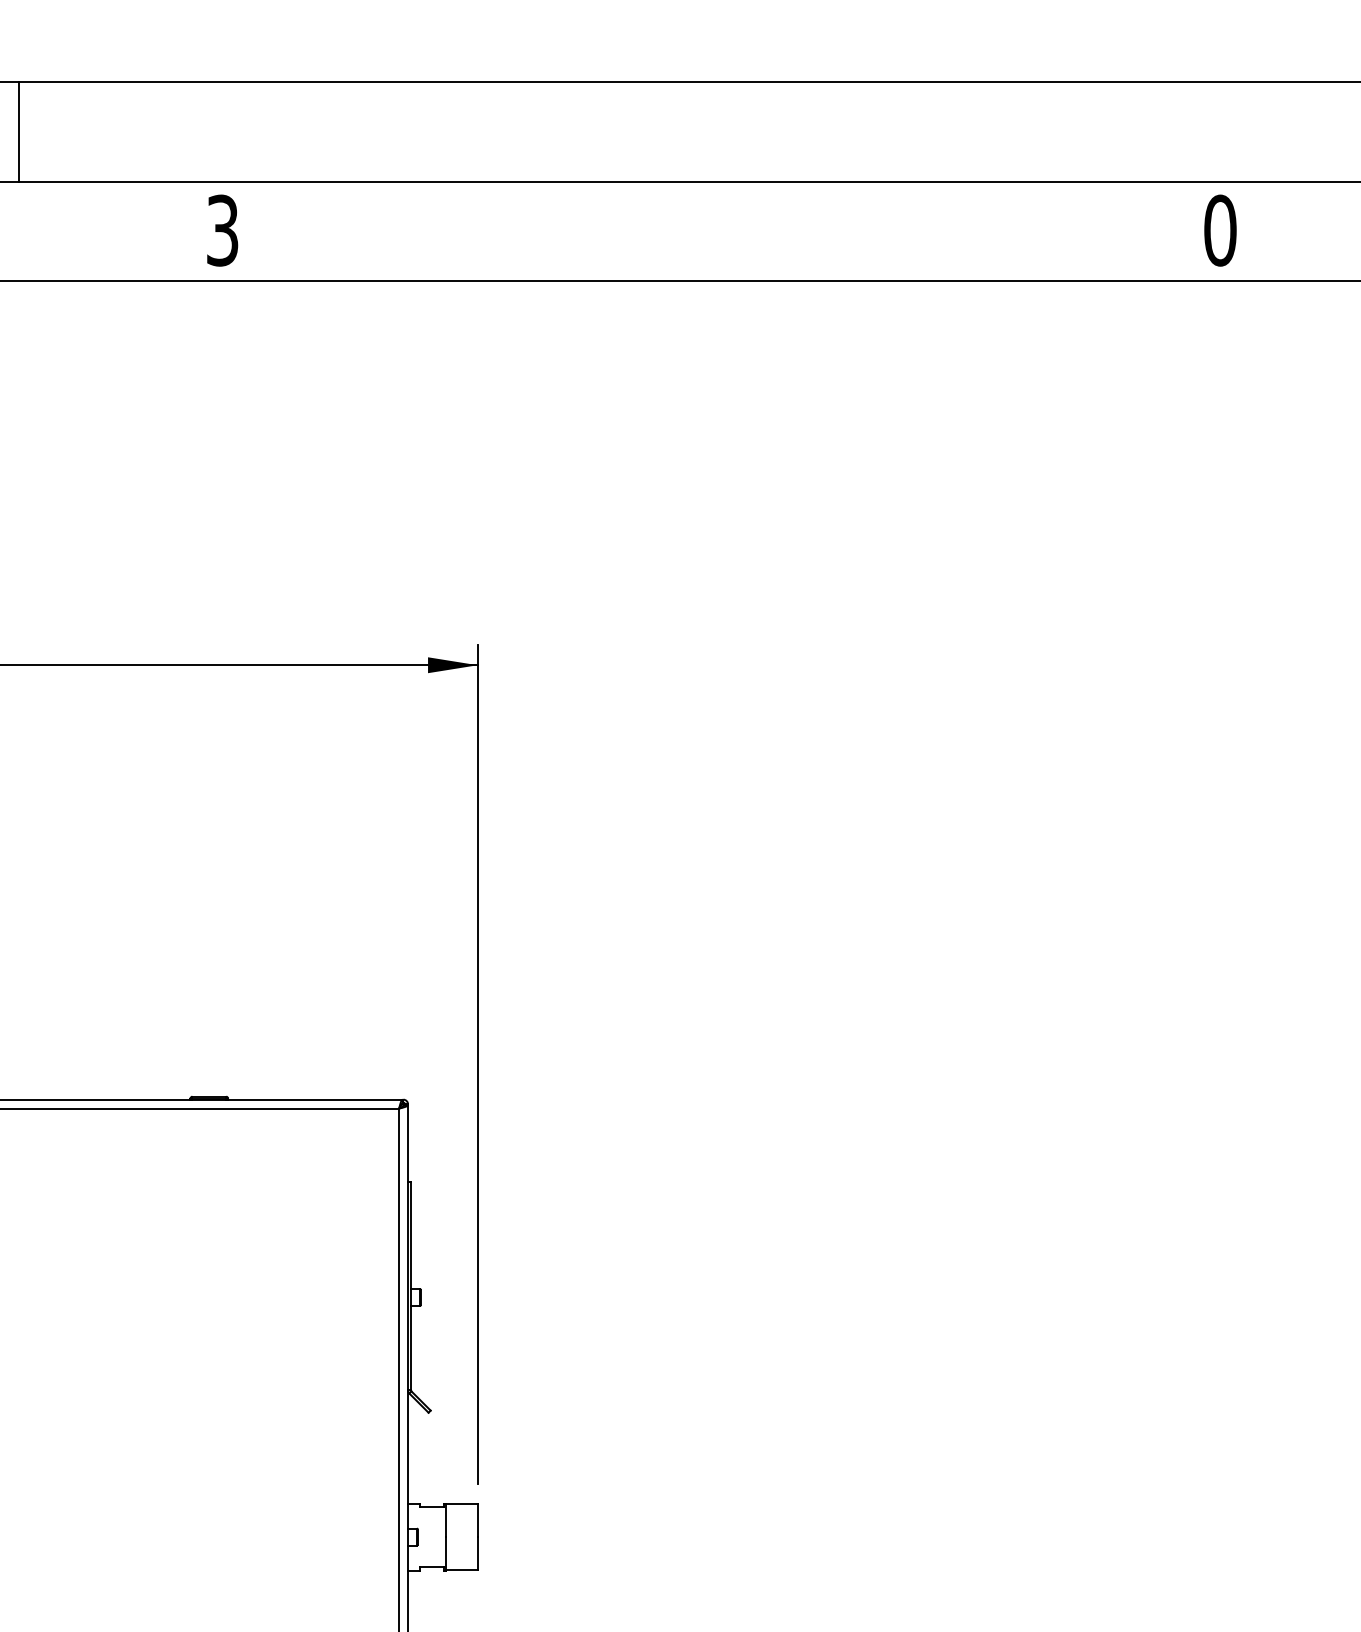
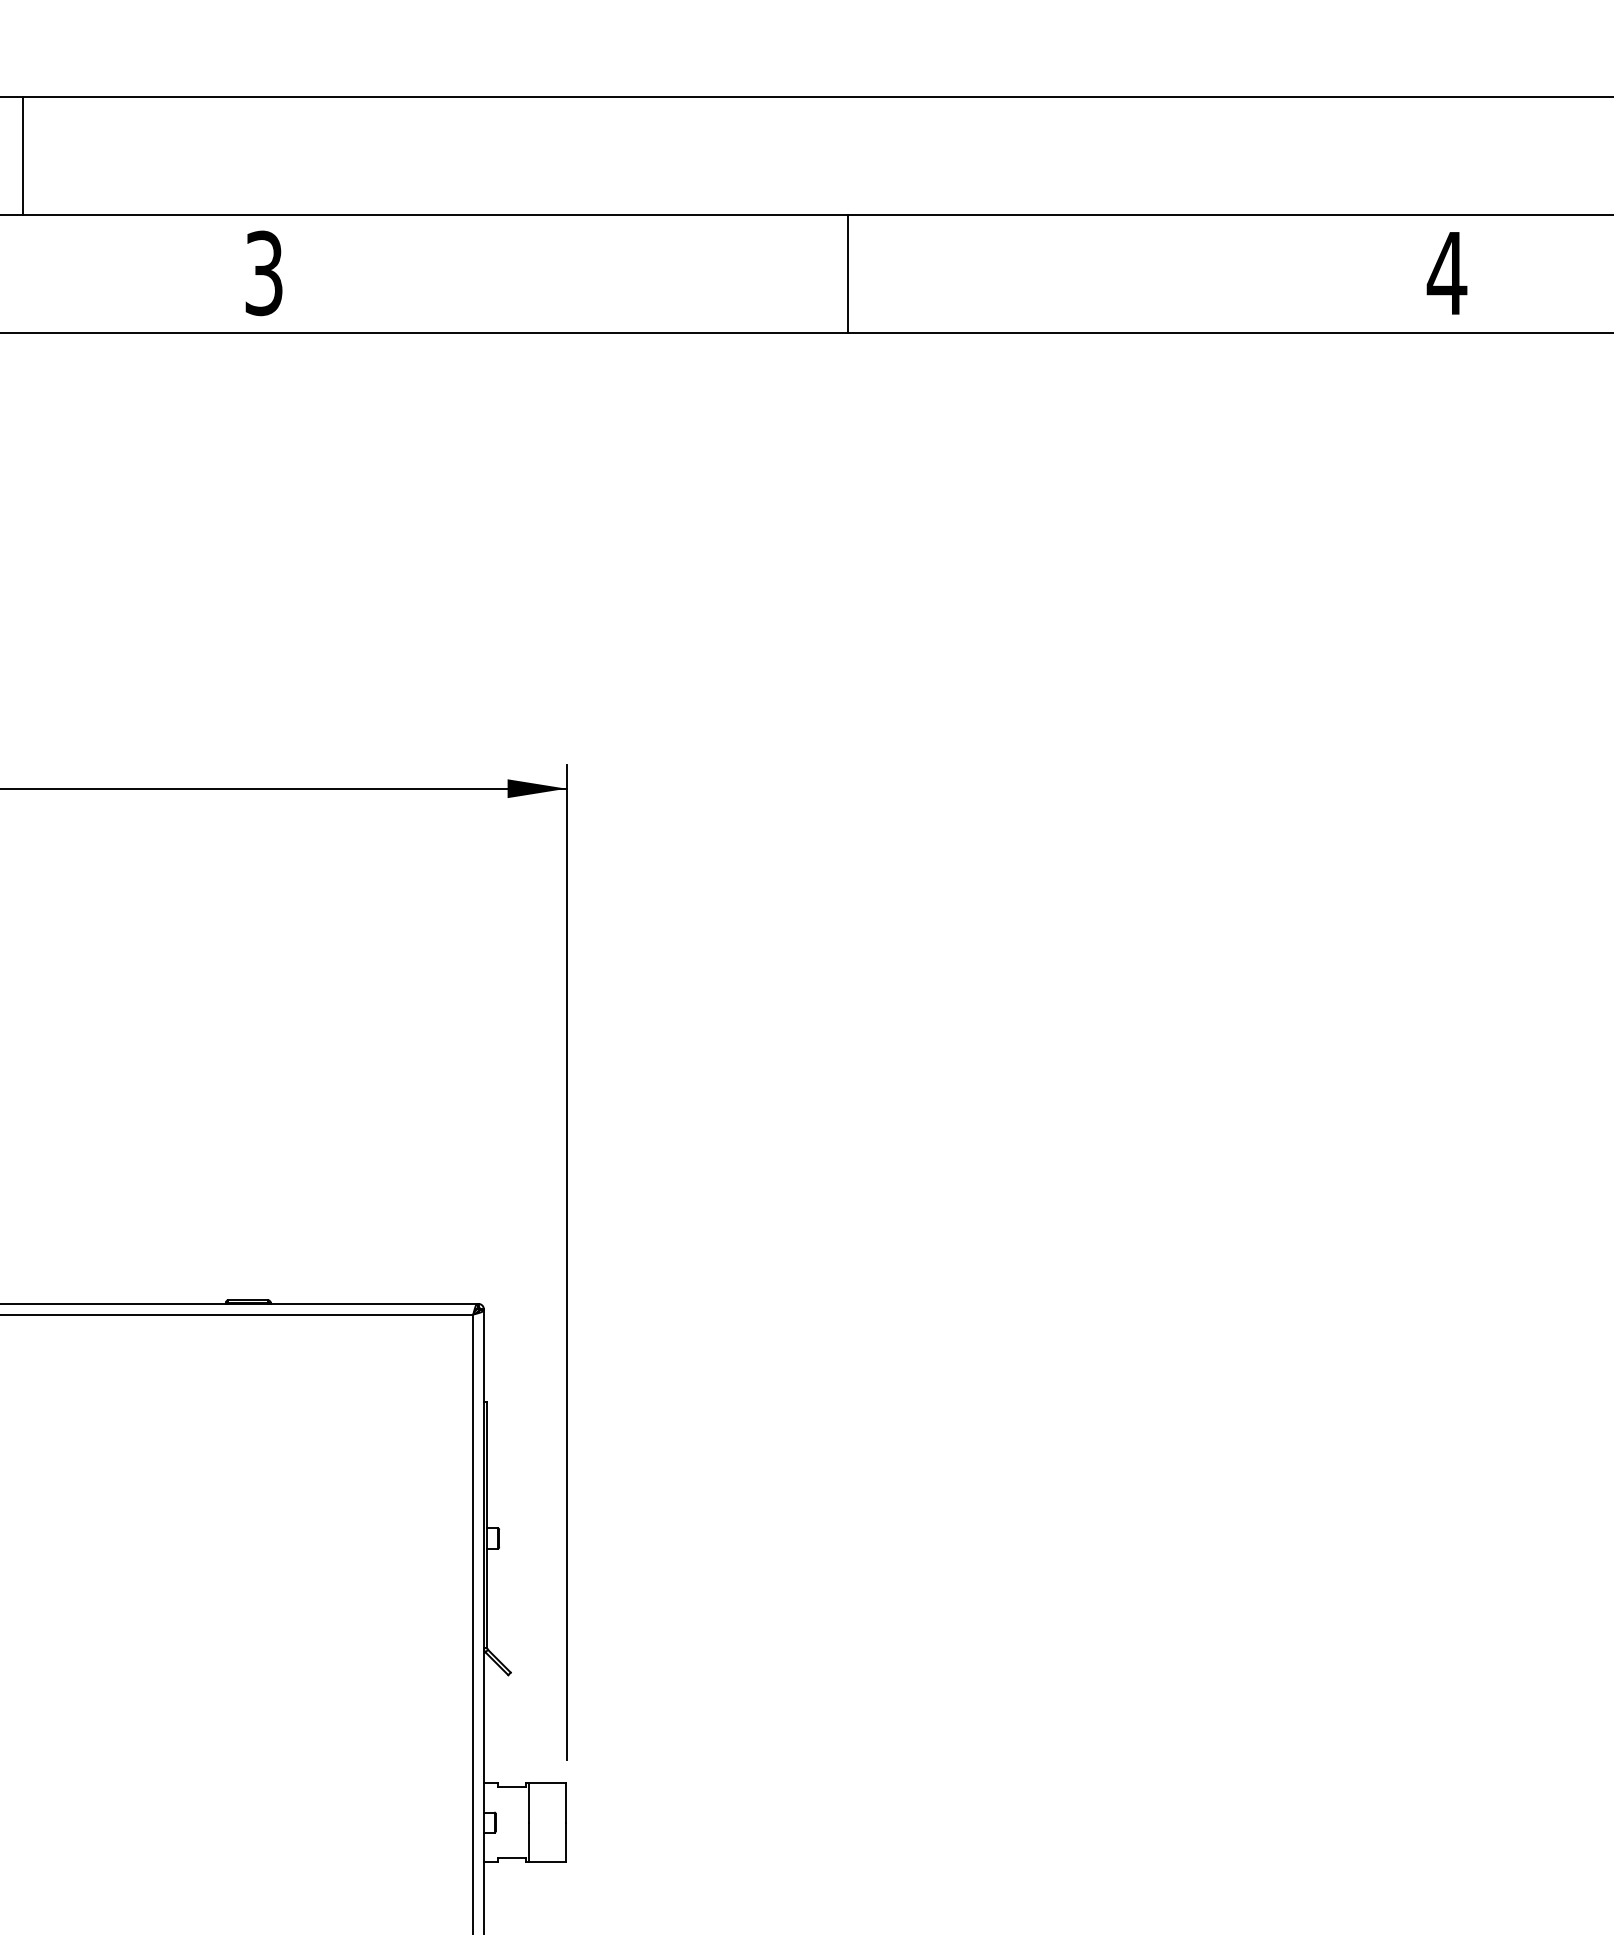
text: (1219, 230) -> (1446, 273), 0 -> 4
line: (715, 231) -> (848, 274), added

